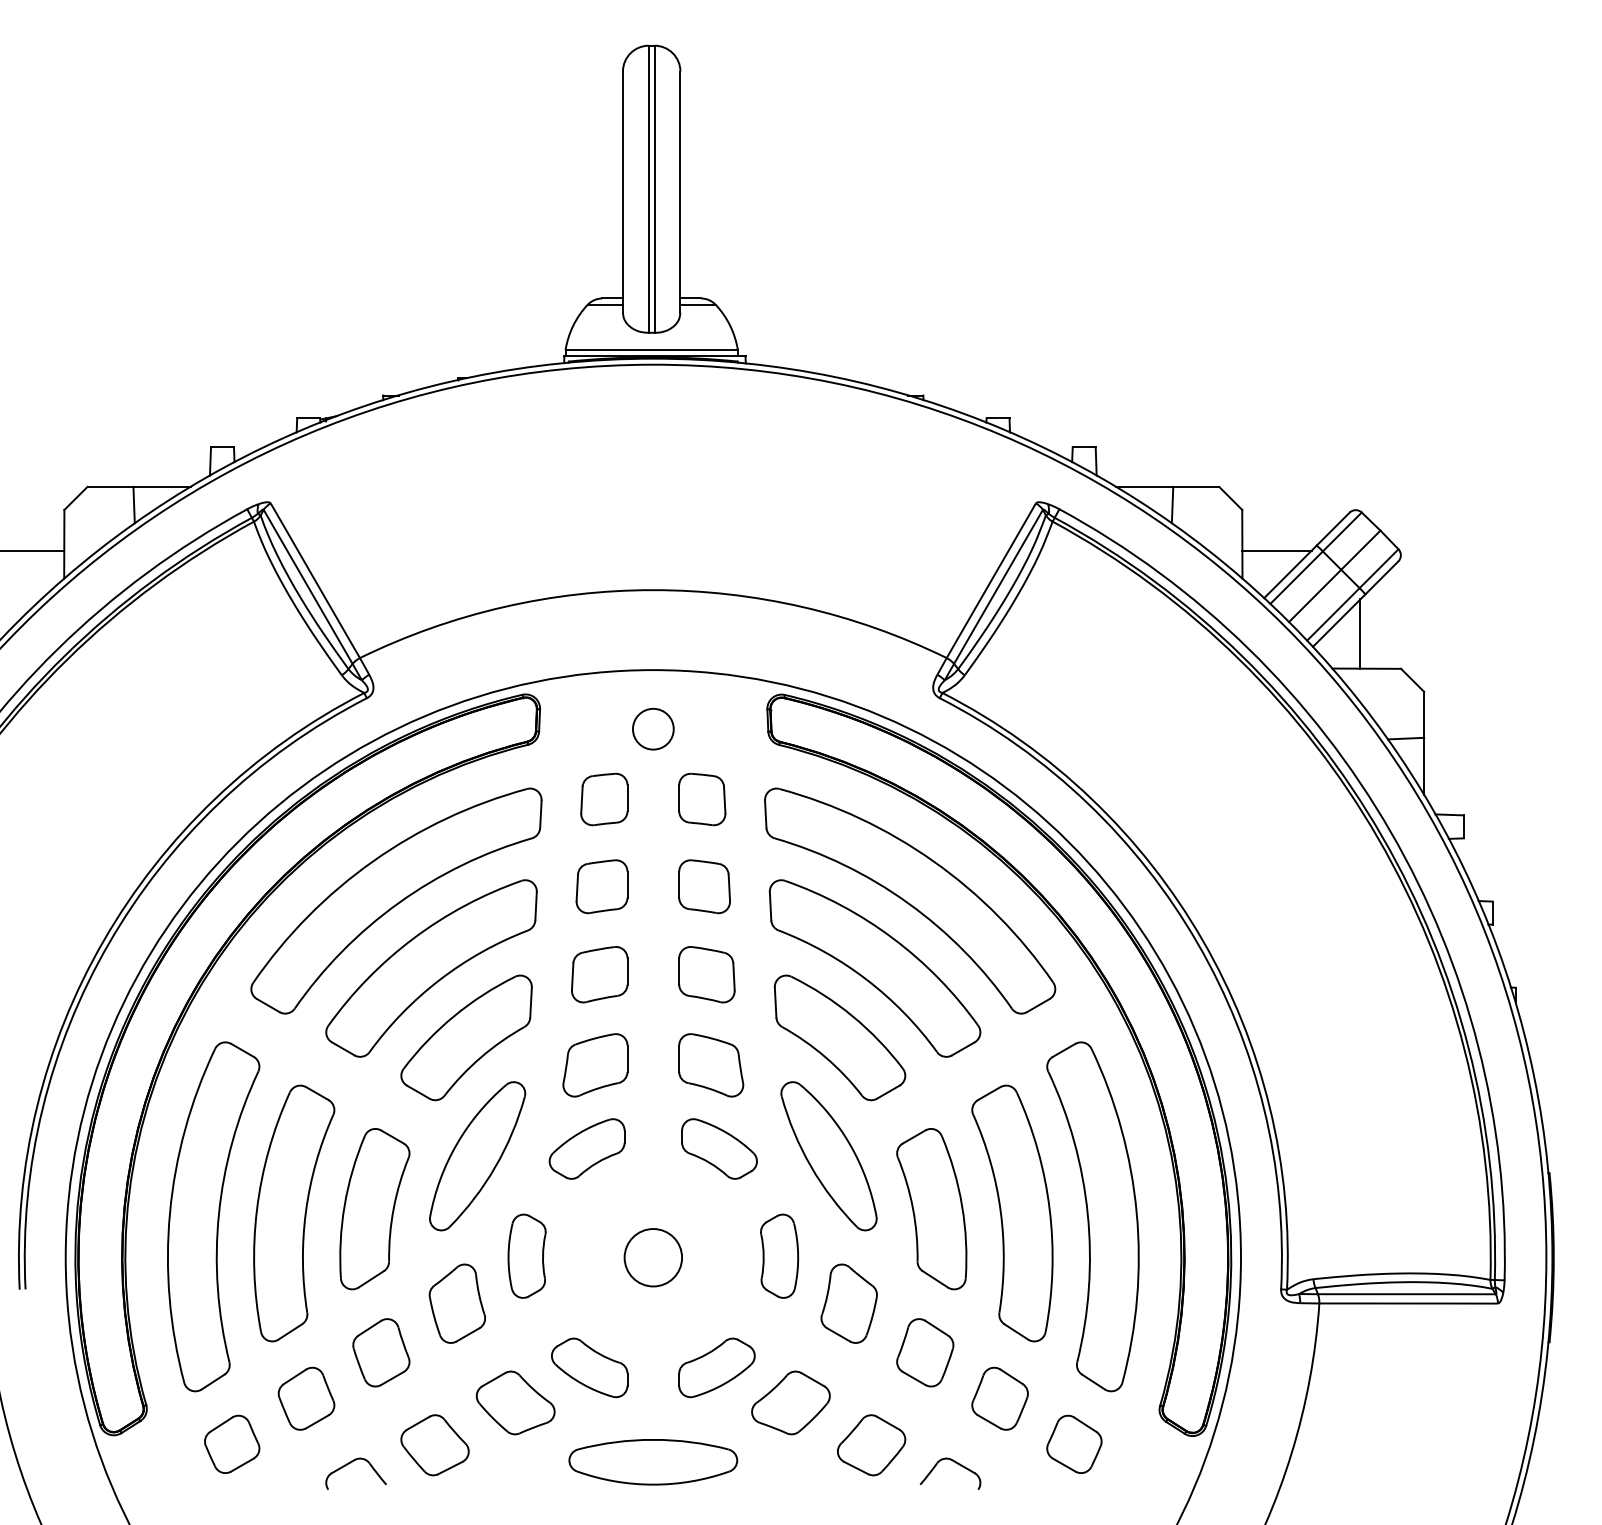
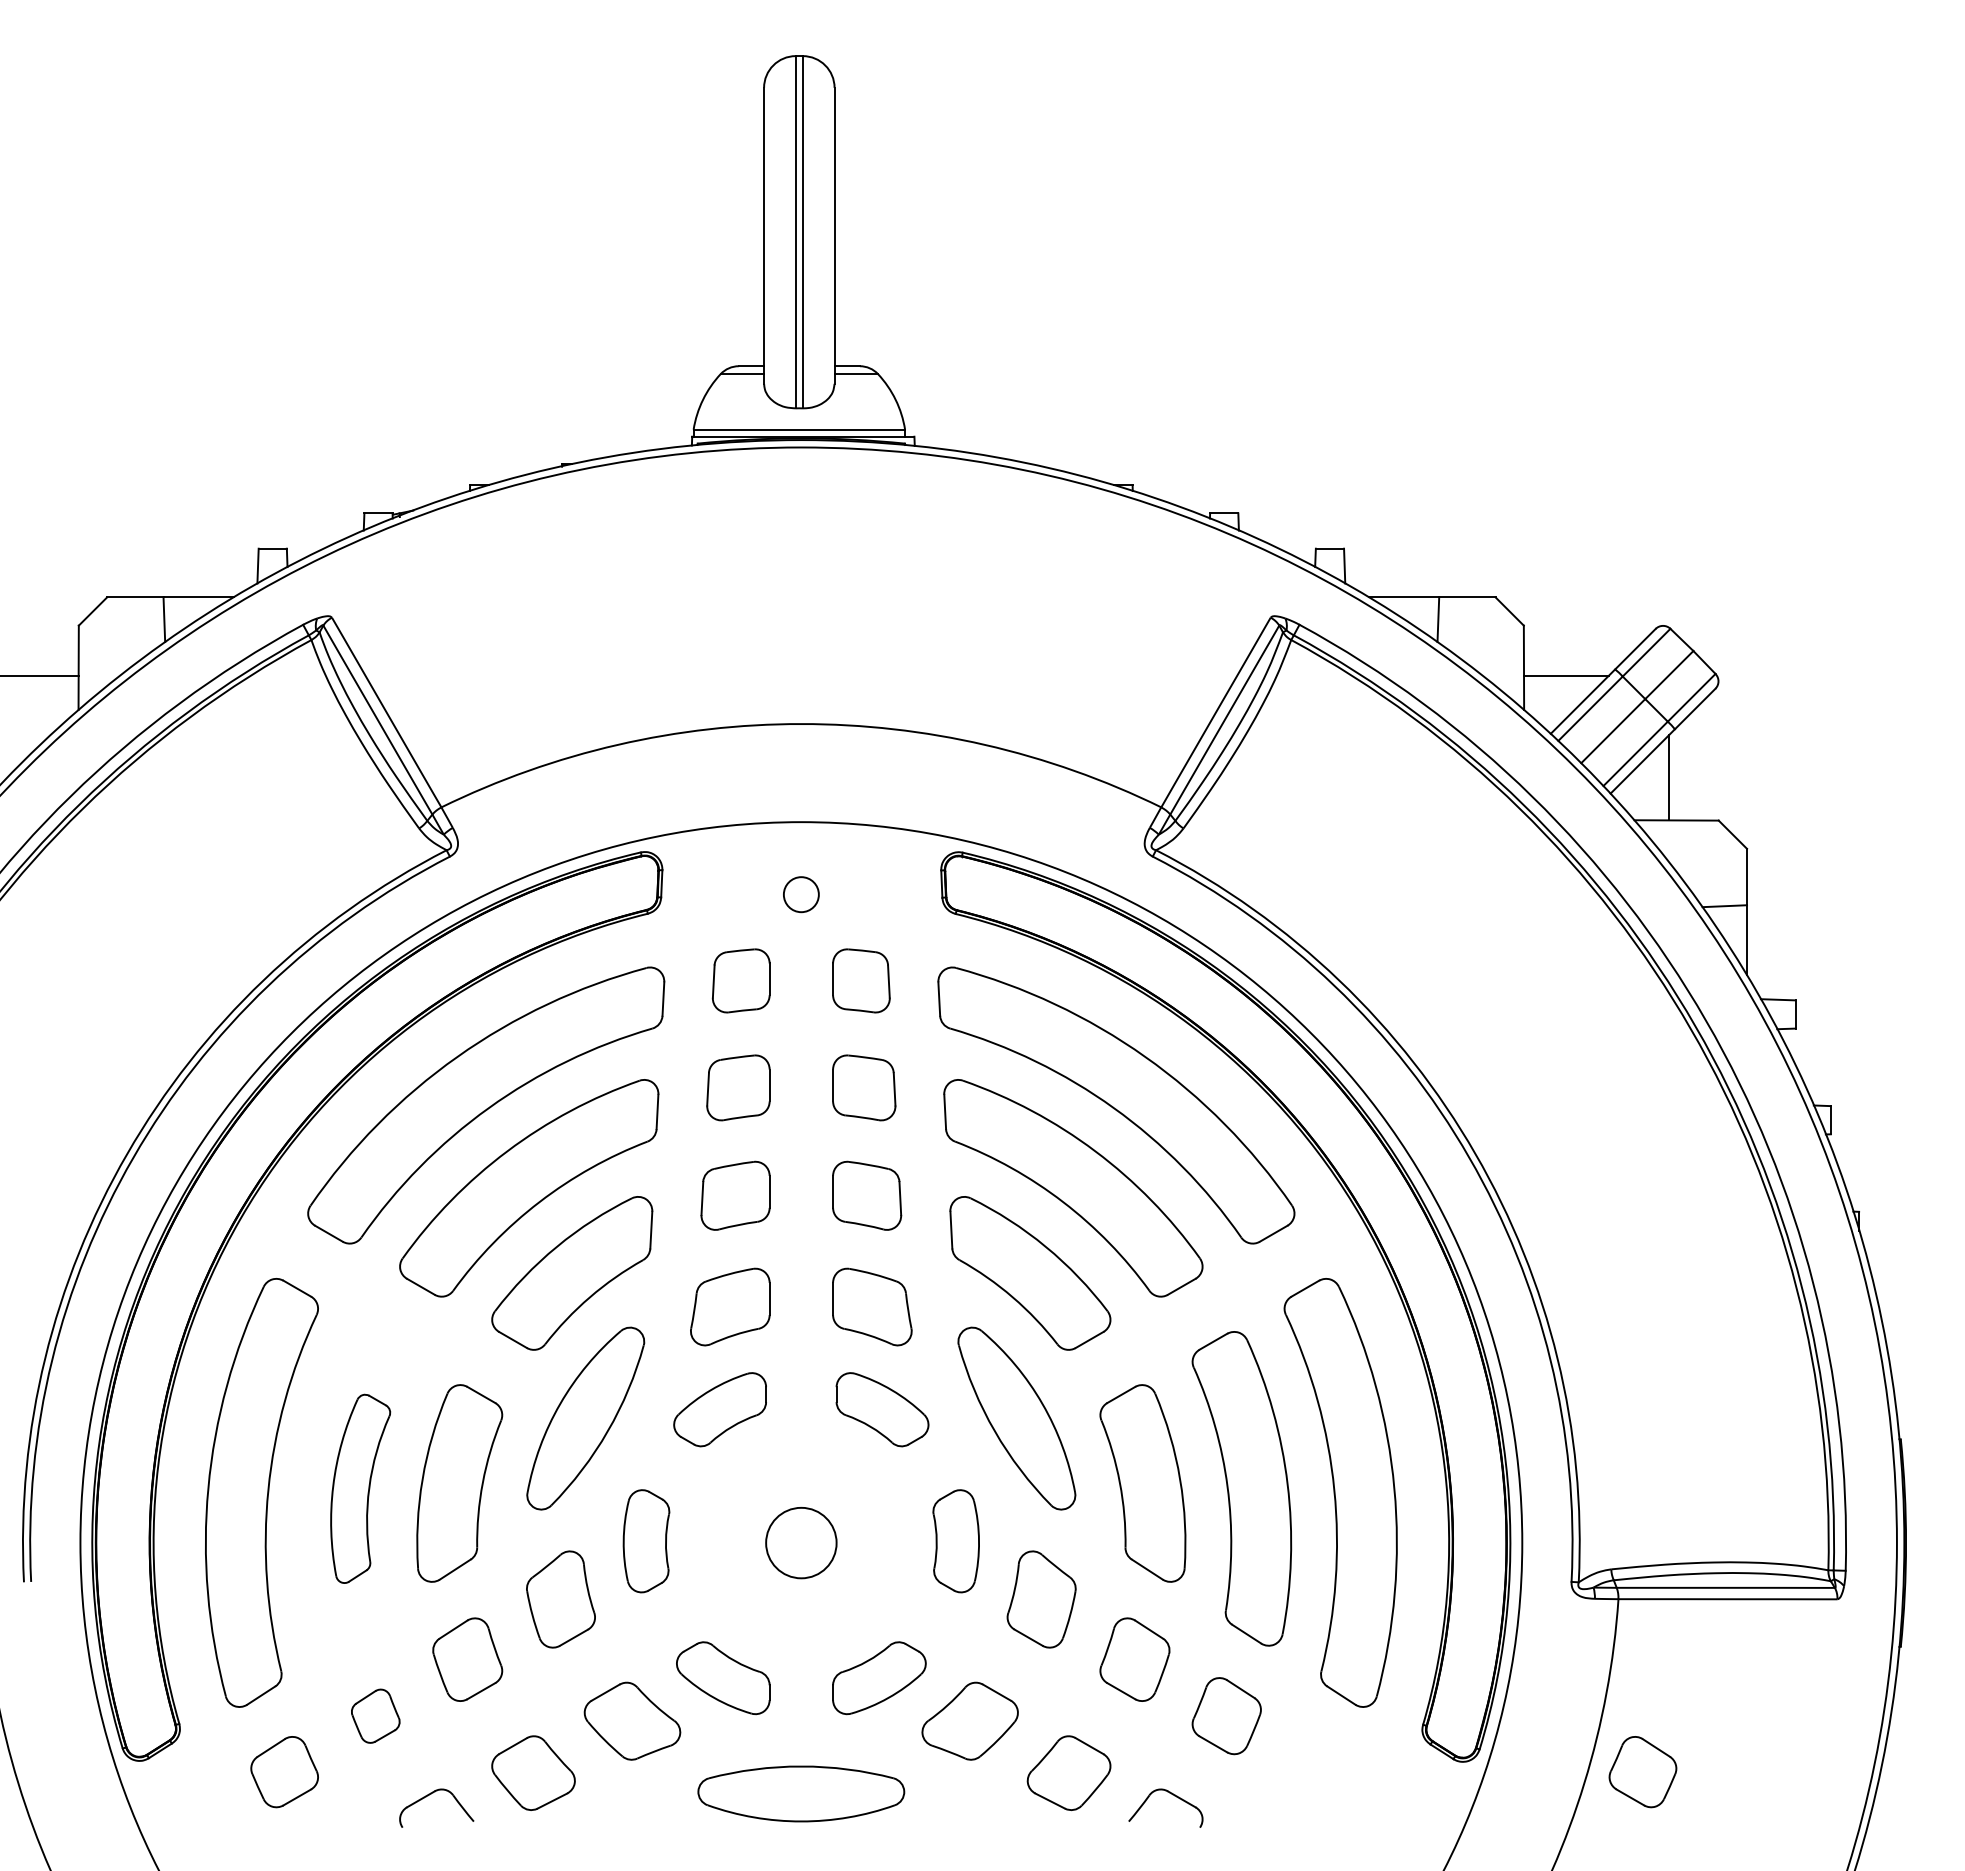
circle: (653, 729) -> (801, 894), size x0.7
part: (294, 1213) -> (360, 1488), size x0.6
part: (306, 1399) -> (375, 1716), size x0.7
part: (1074, 1444) -> (1642, 1772), moved

